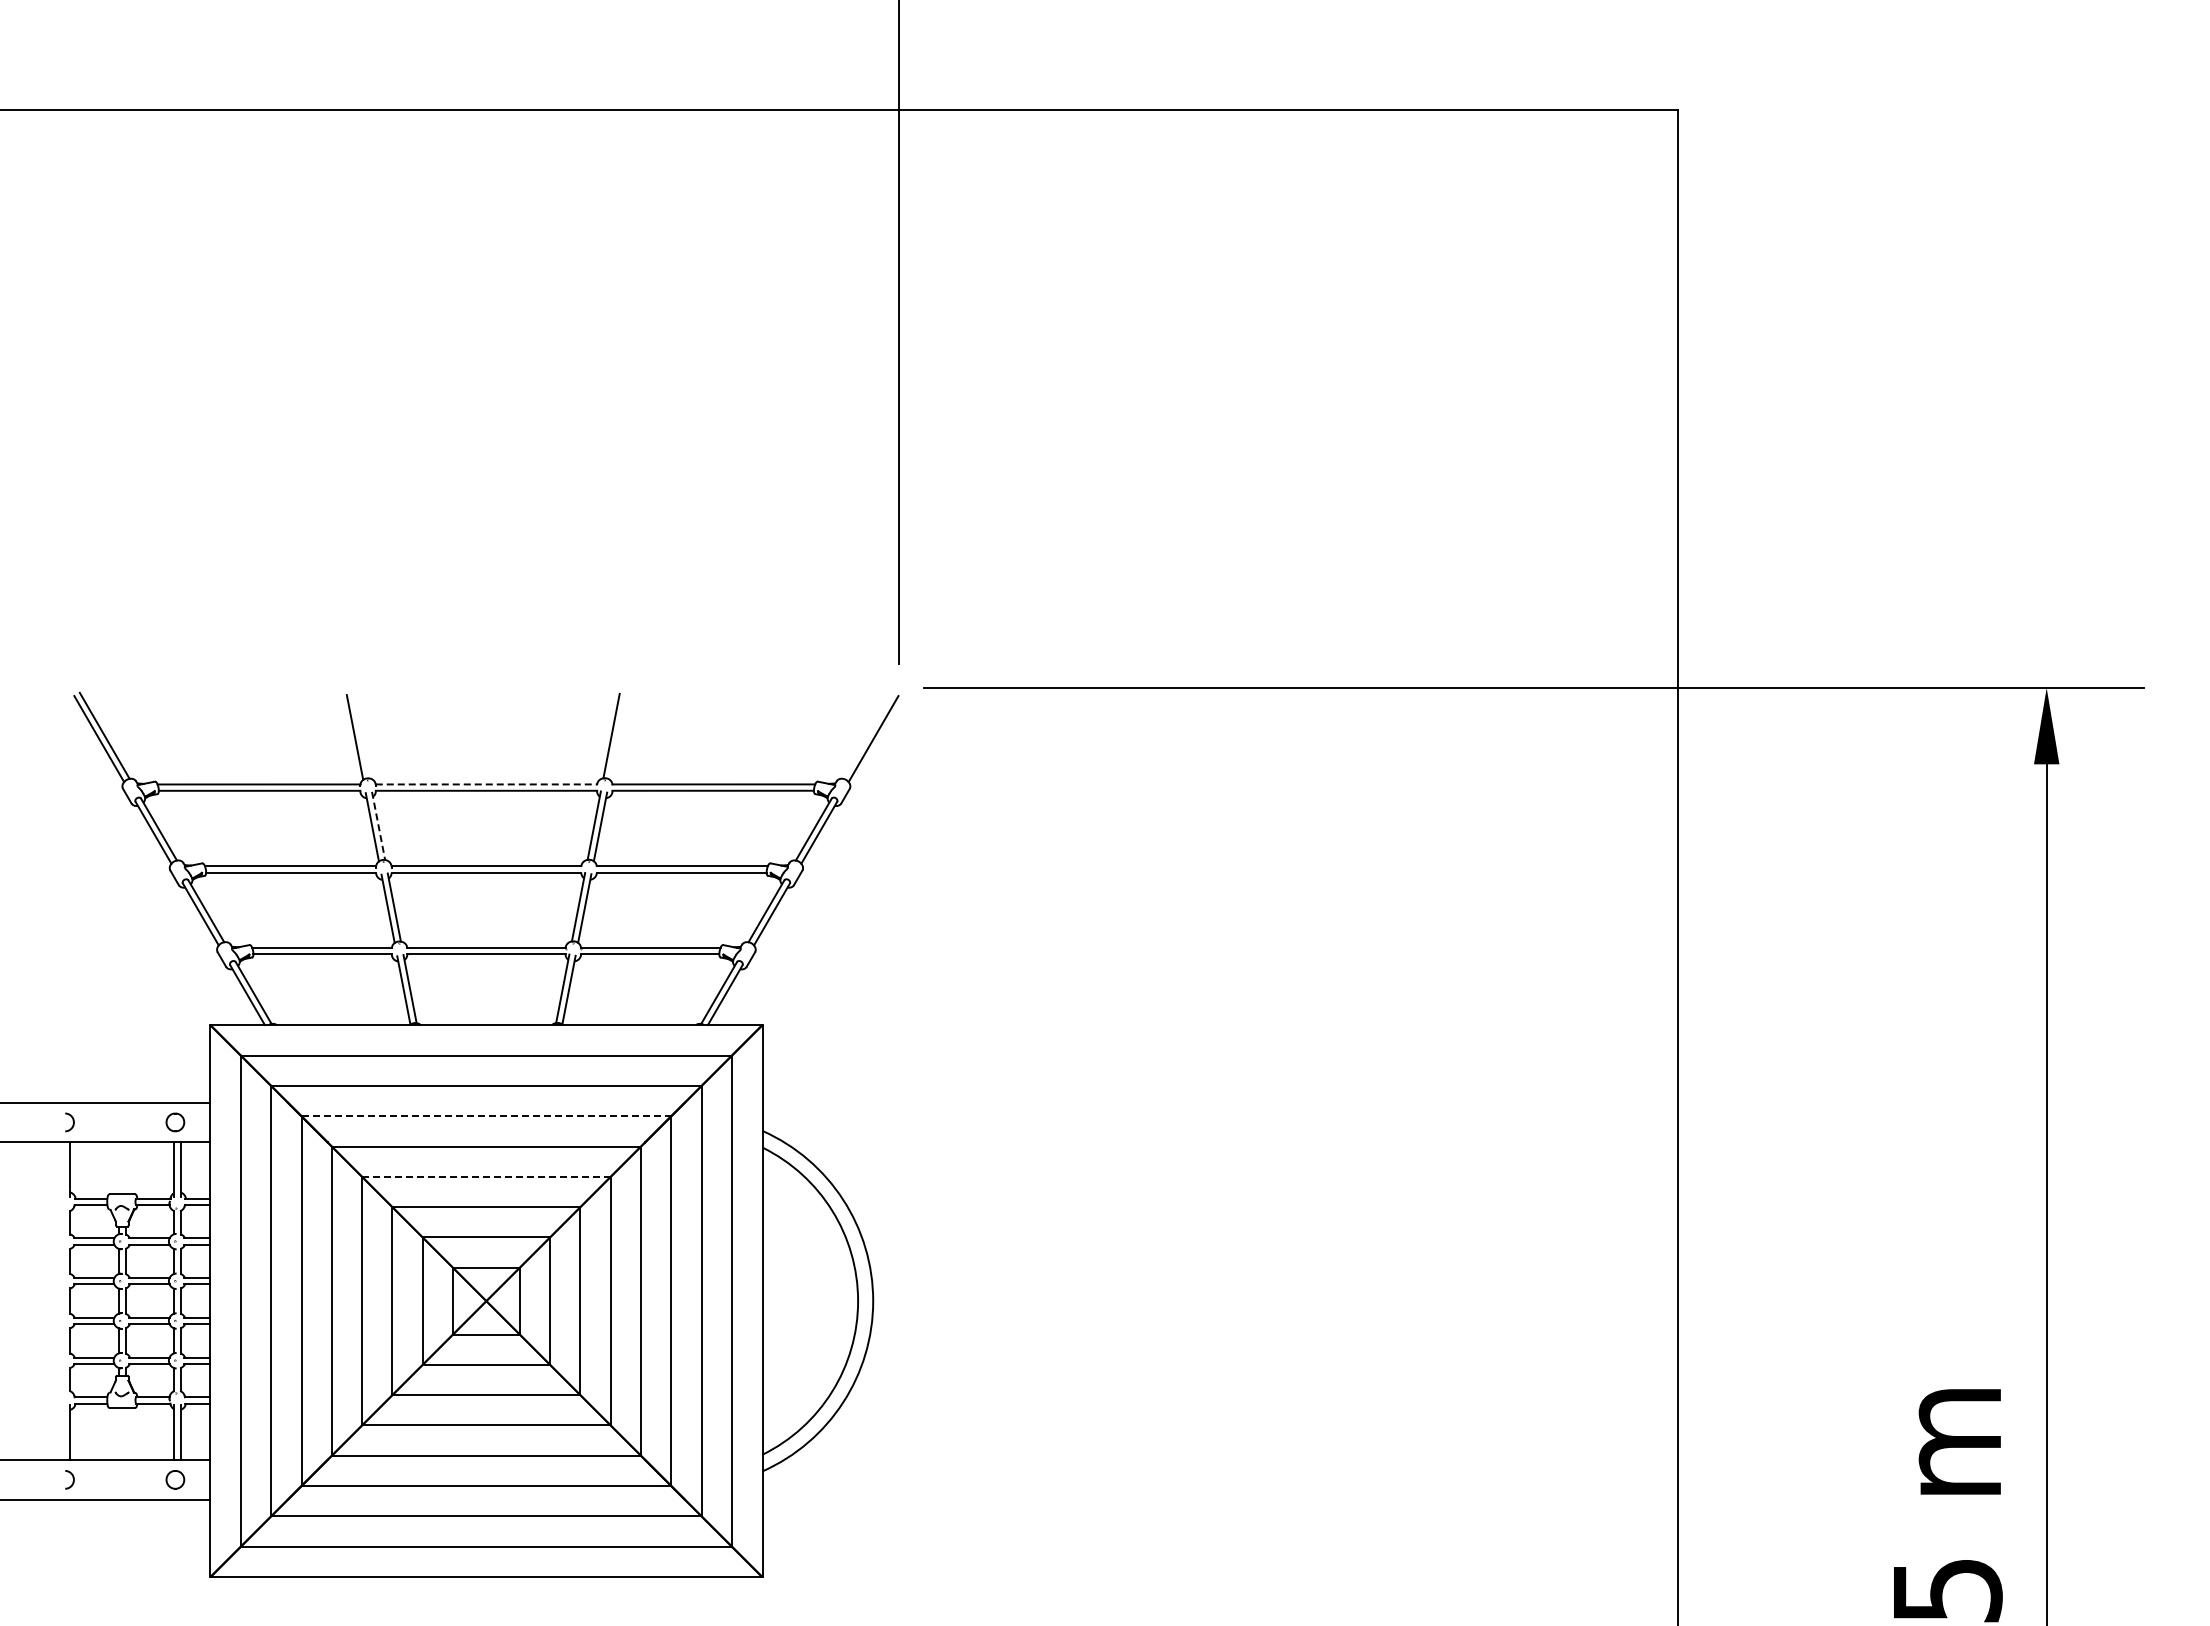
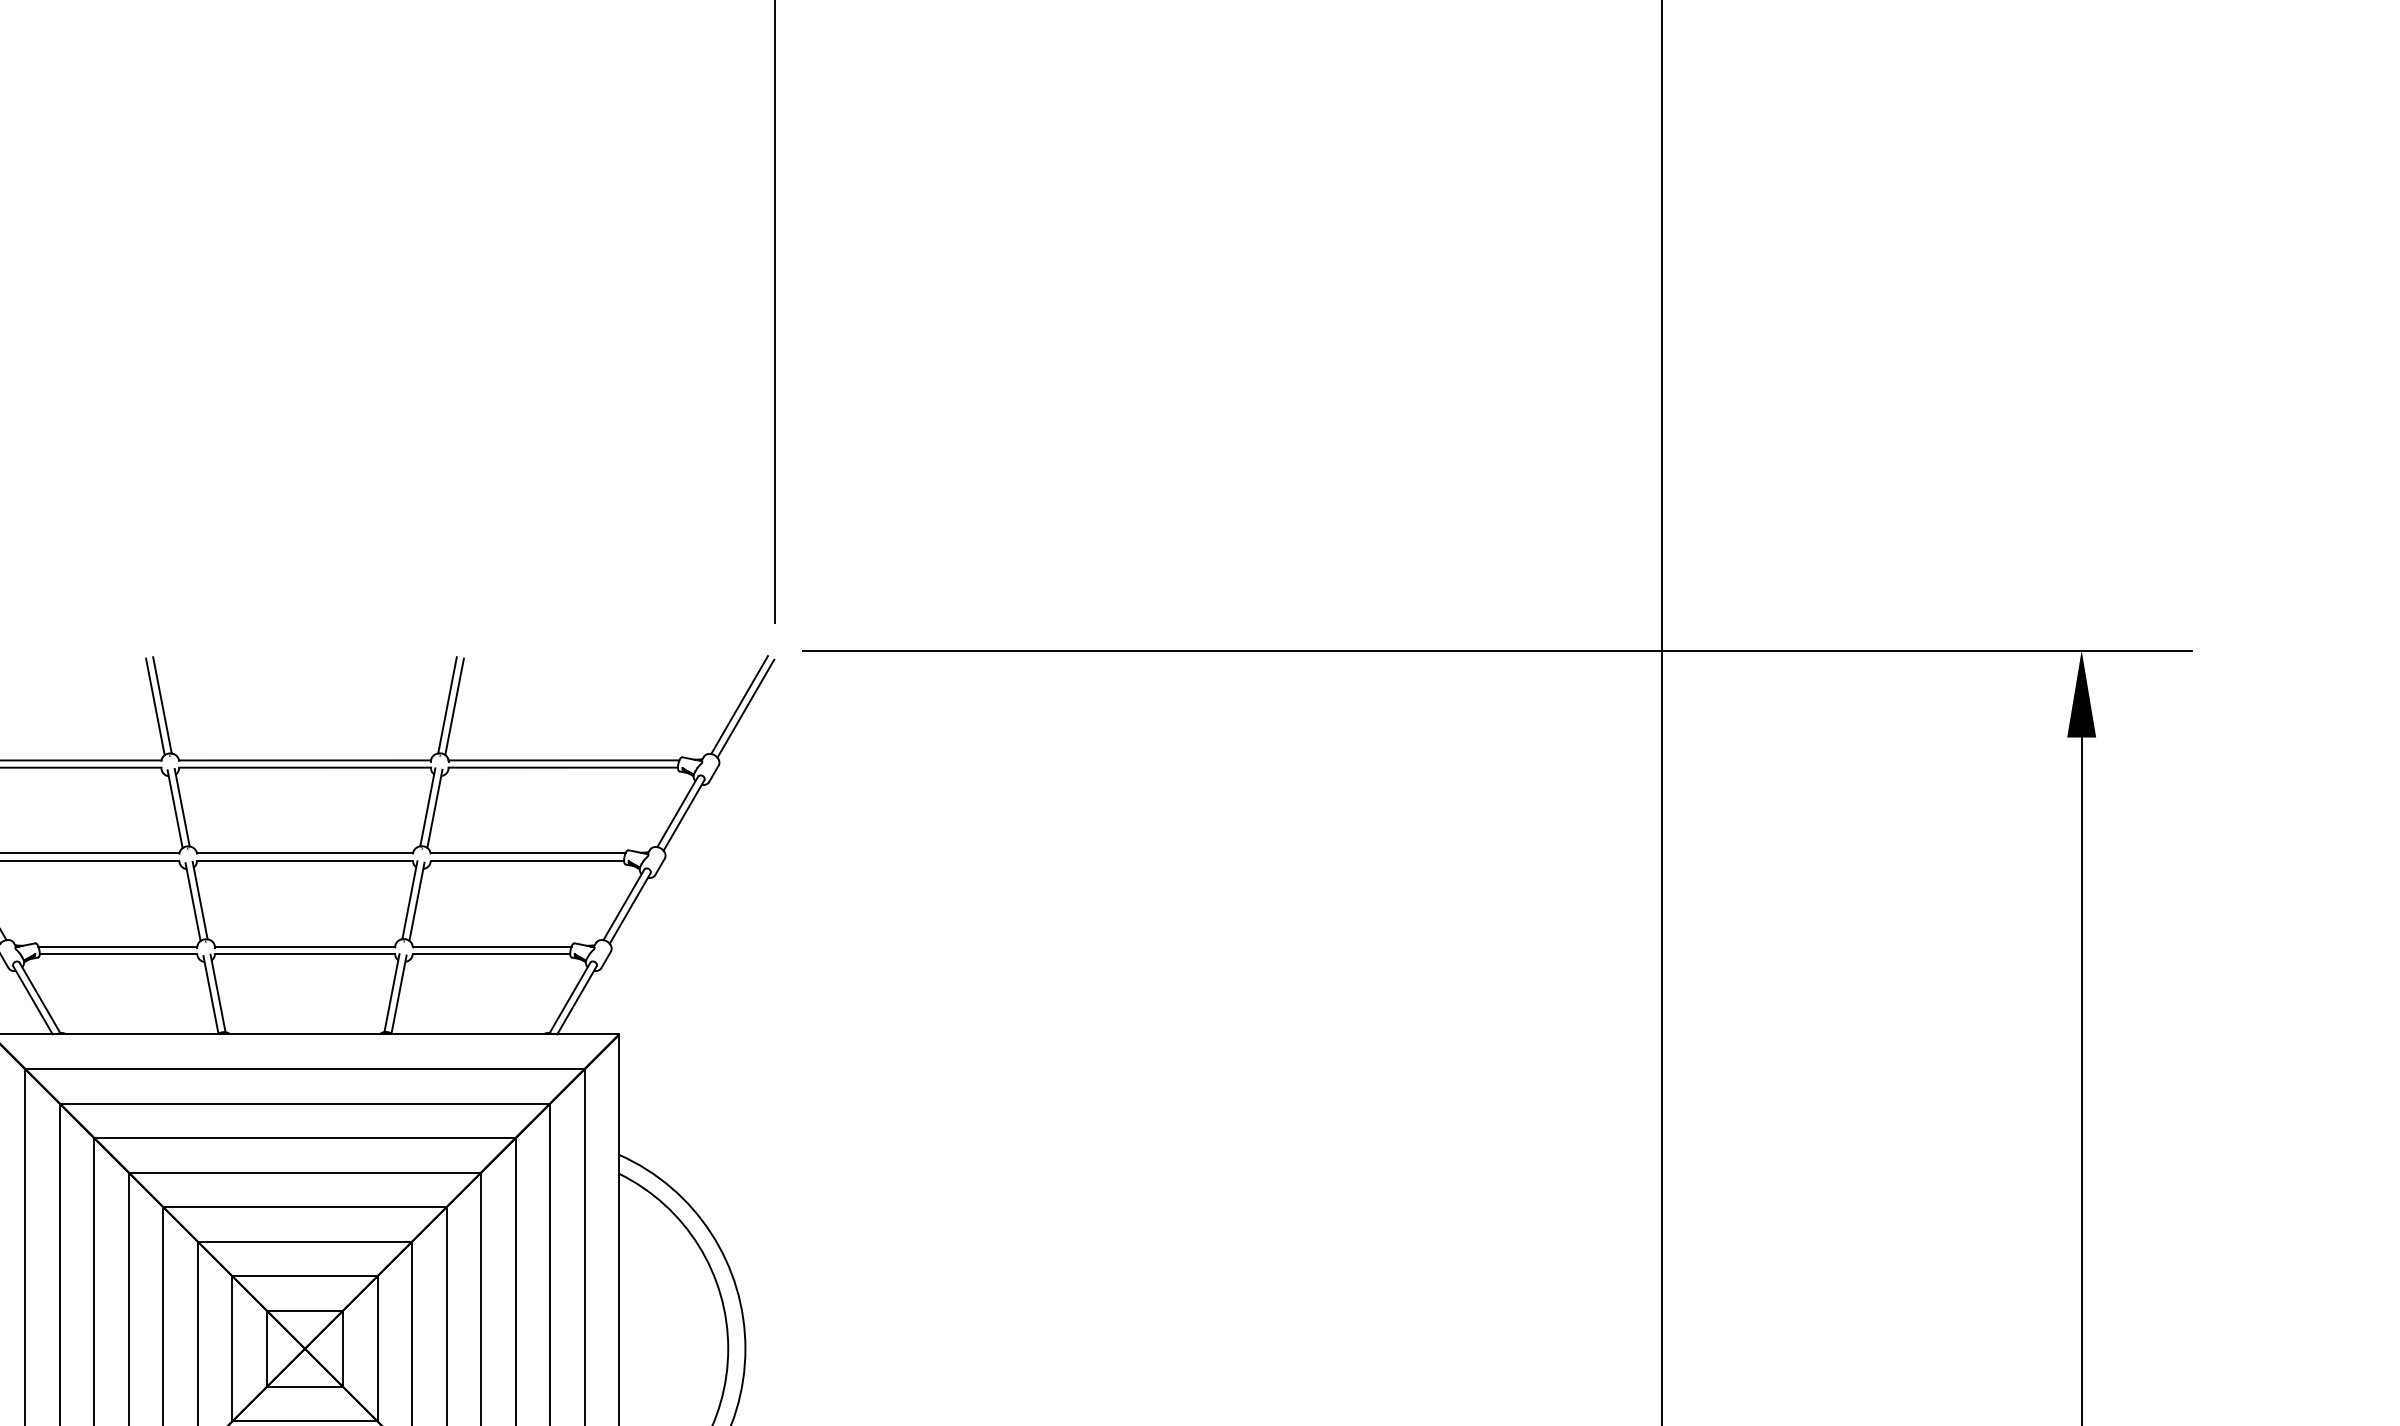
line: (361, 735) -> (162, 704), added
line: (867, 735) -> (738, 704), added
line: (617, 737) -> (454, 706), added
line: (486, 784) -> (305, 760), dashed -> solid
line: (378, 825) -> (182, 807), dashed -> solid
line: (486, 1116) -> (305, 1138), dashed -> solid
line: (486, 1176) -> (305, 1206), dashed -> solid

